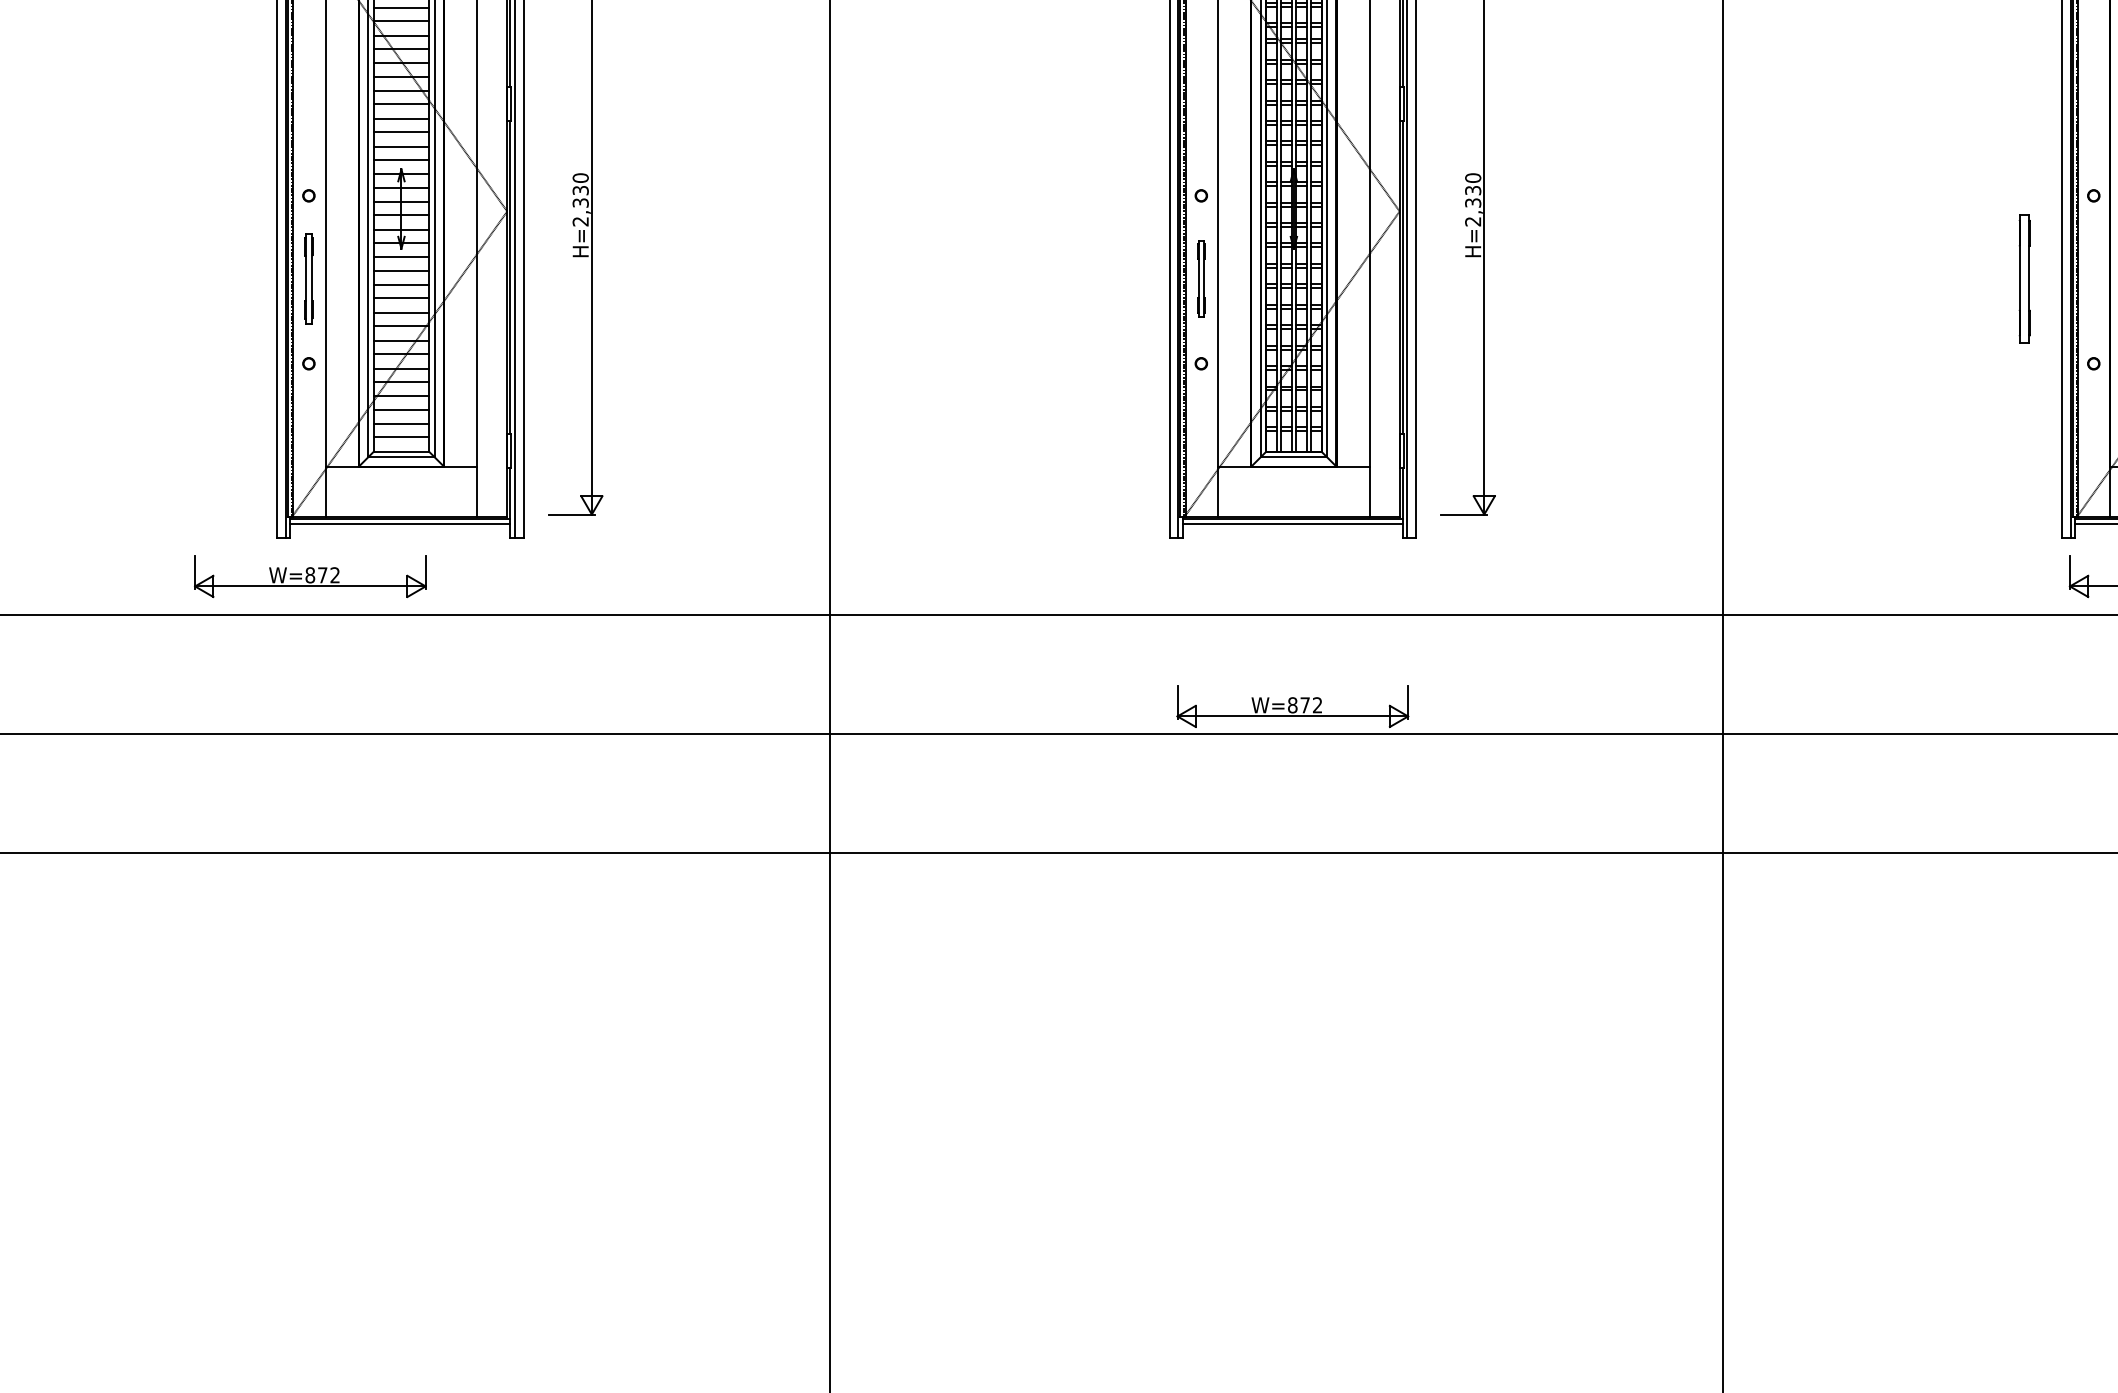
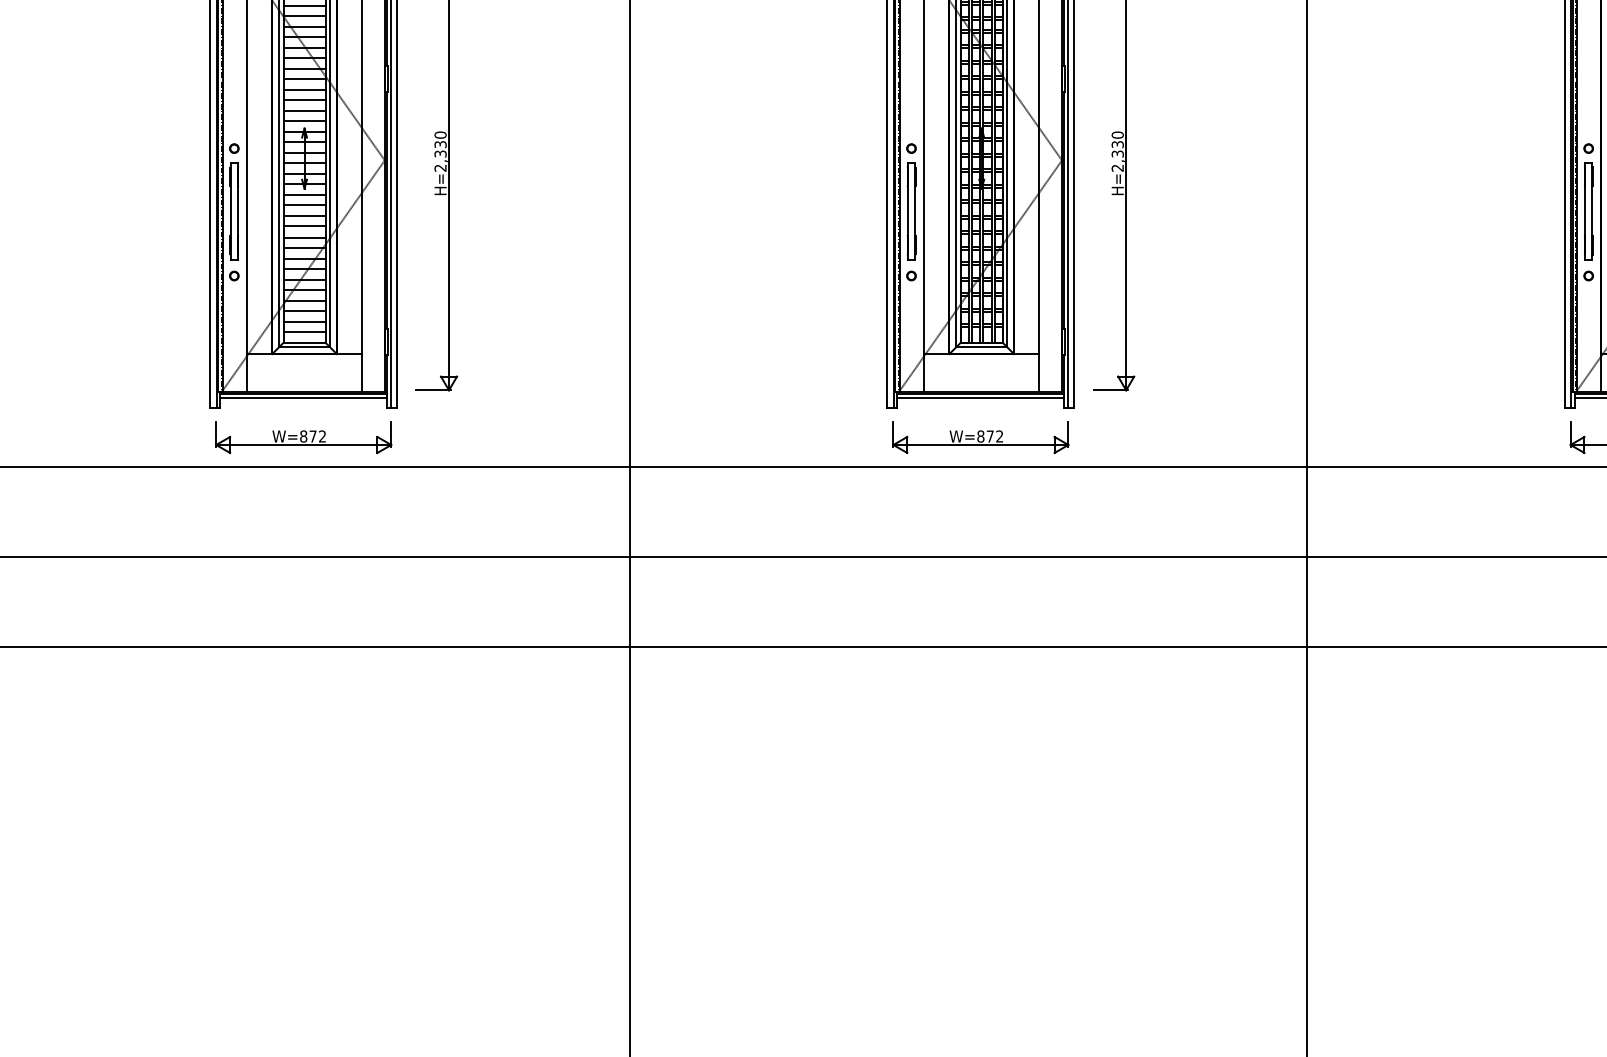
part: (308, 278) -> (234, 211), size x1.43
part: (1201, 278) -> (911, 211), size x1.67
part: (2024, 278) -> (1588, 211), moved
part: (310, 576) -> (303, 437), moved
part: (1292, 706) -> (980, 437), moved

